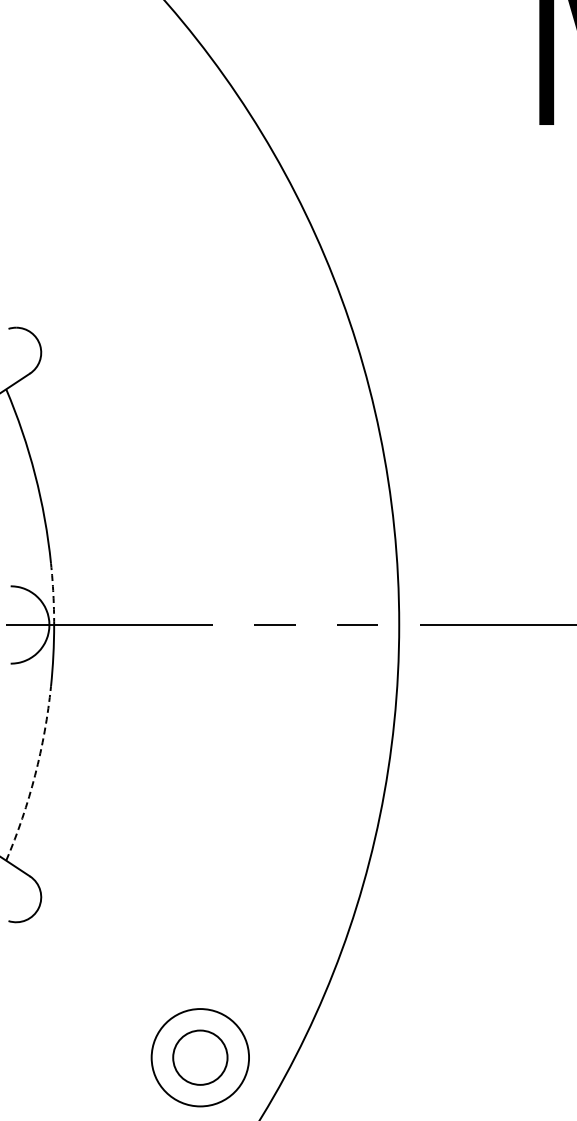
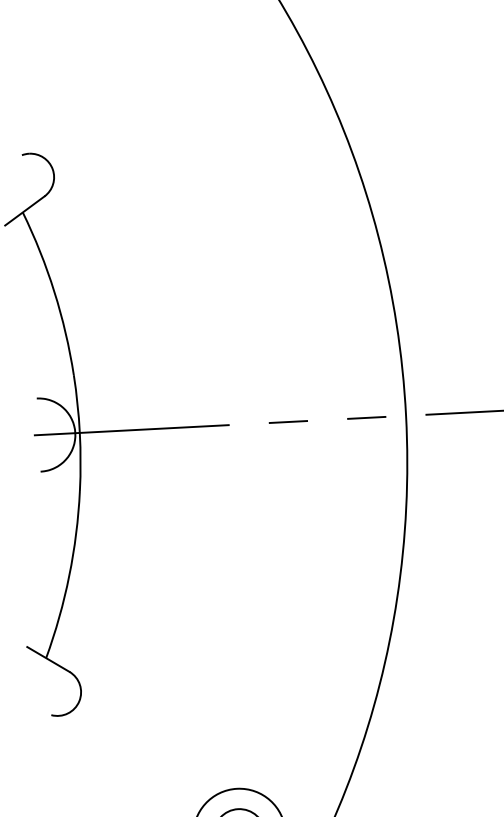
arc: (53, 594) -> (77, 404), dashed -> solid
arc: (35, 775) -> (69, 576), dashed -> solid

